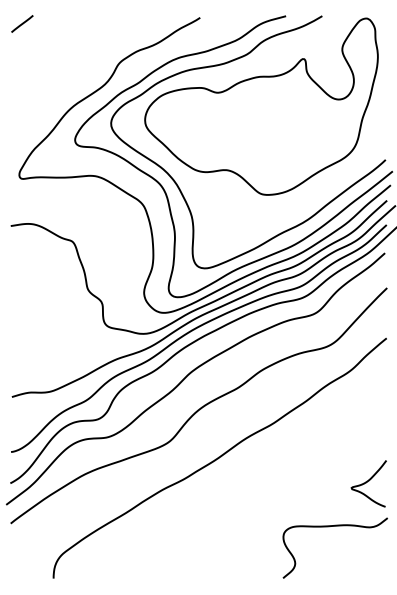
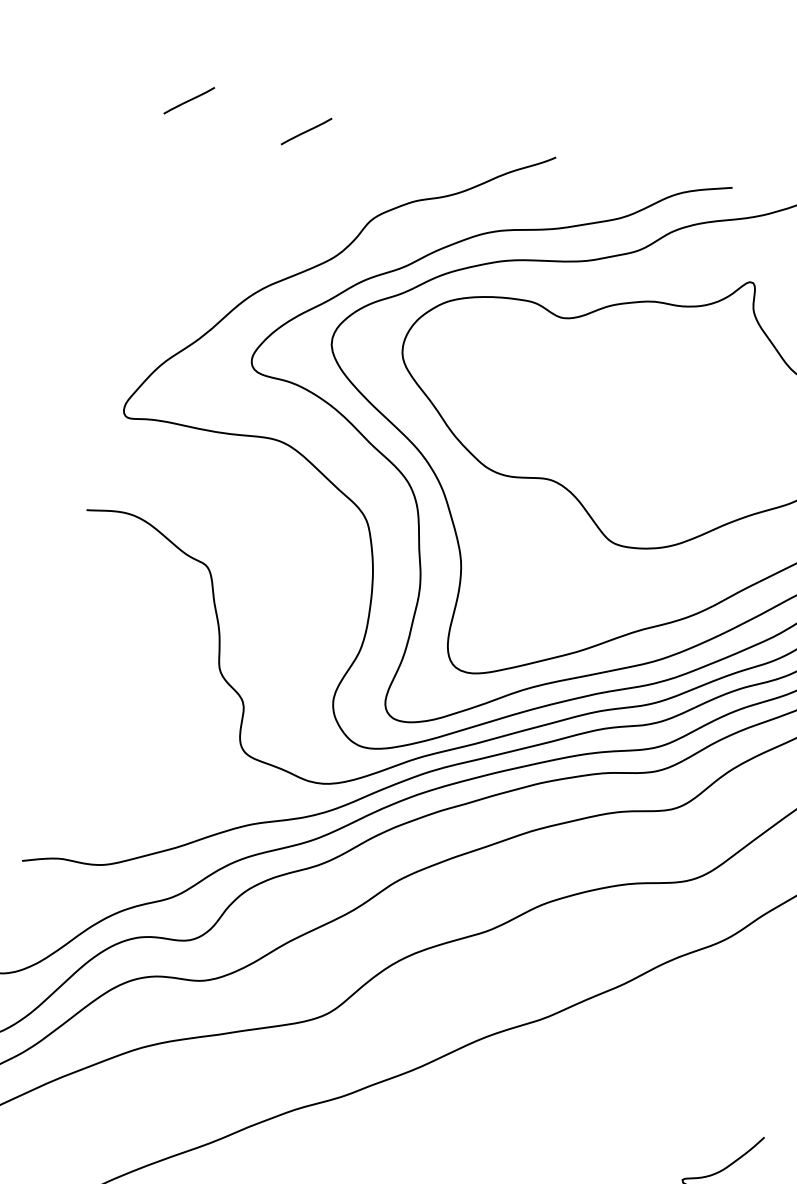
line: (80, 27) -> (306, 130), added

